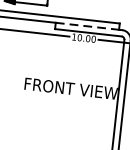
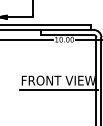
line: (87, 26) -> (66, 30), dashed -> solid
line: (69, 101) -> (58, 90), added

